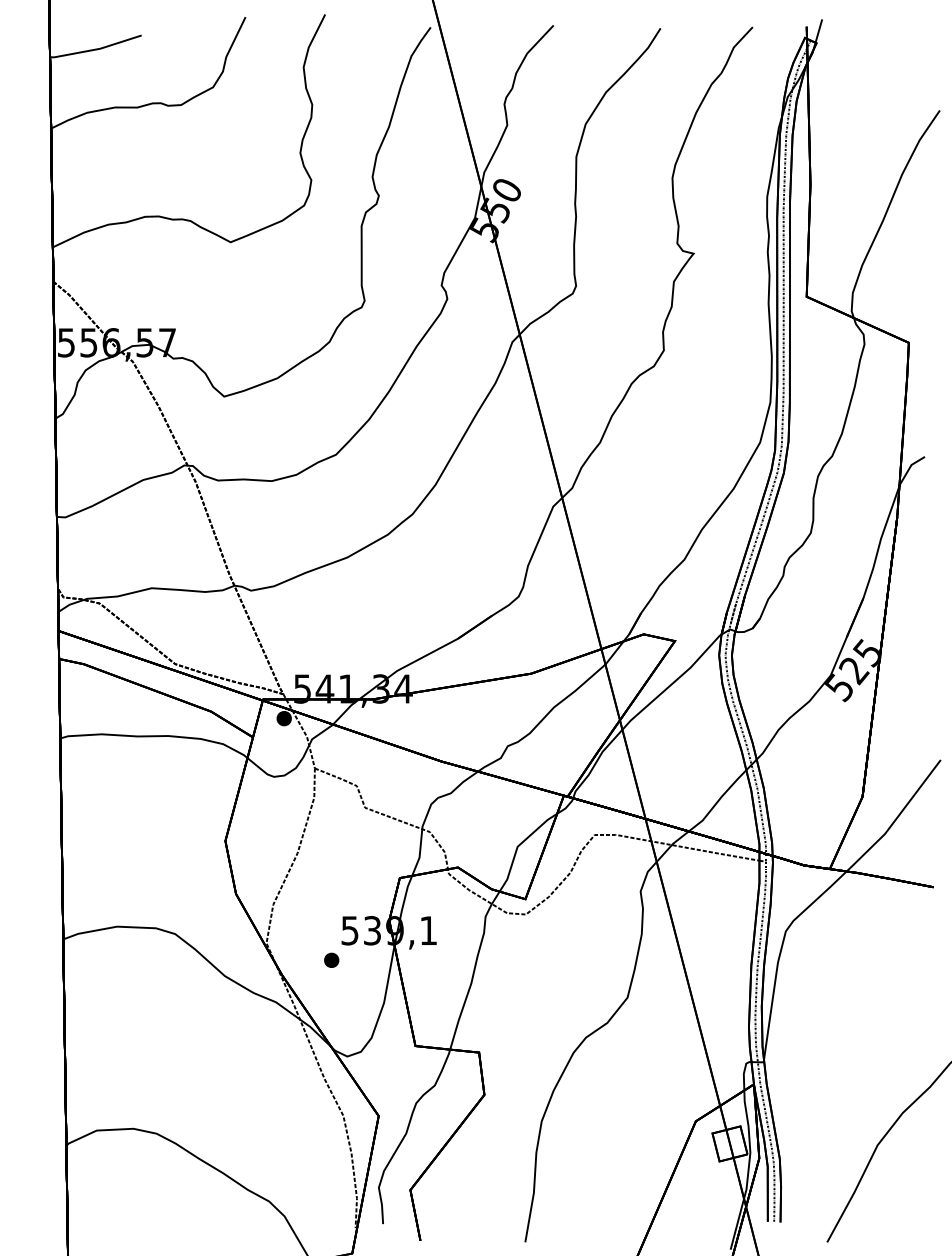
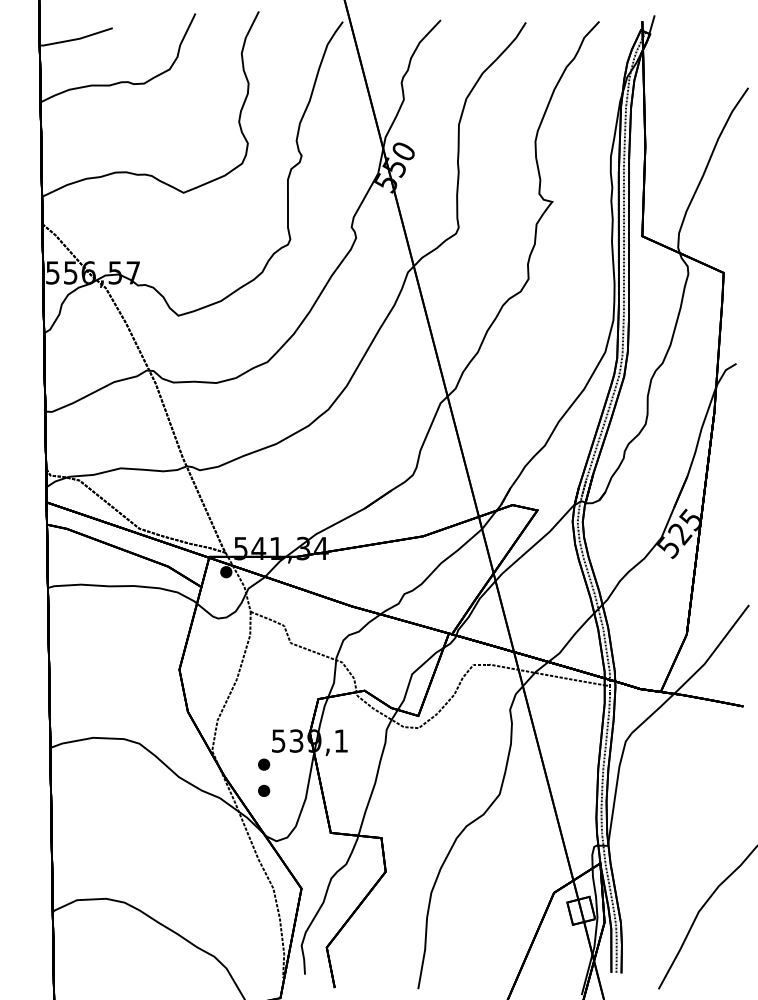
part: (331, 992) -> (263, 790), added

